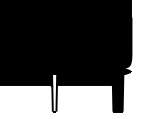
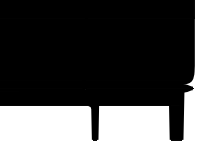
fill: (54, 92) -> (94, 115), added

